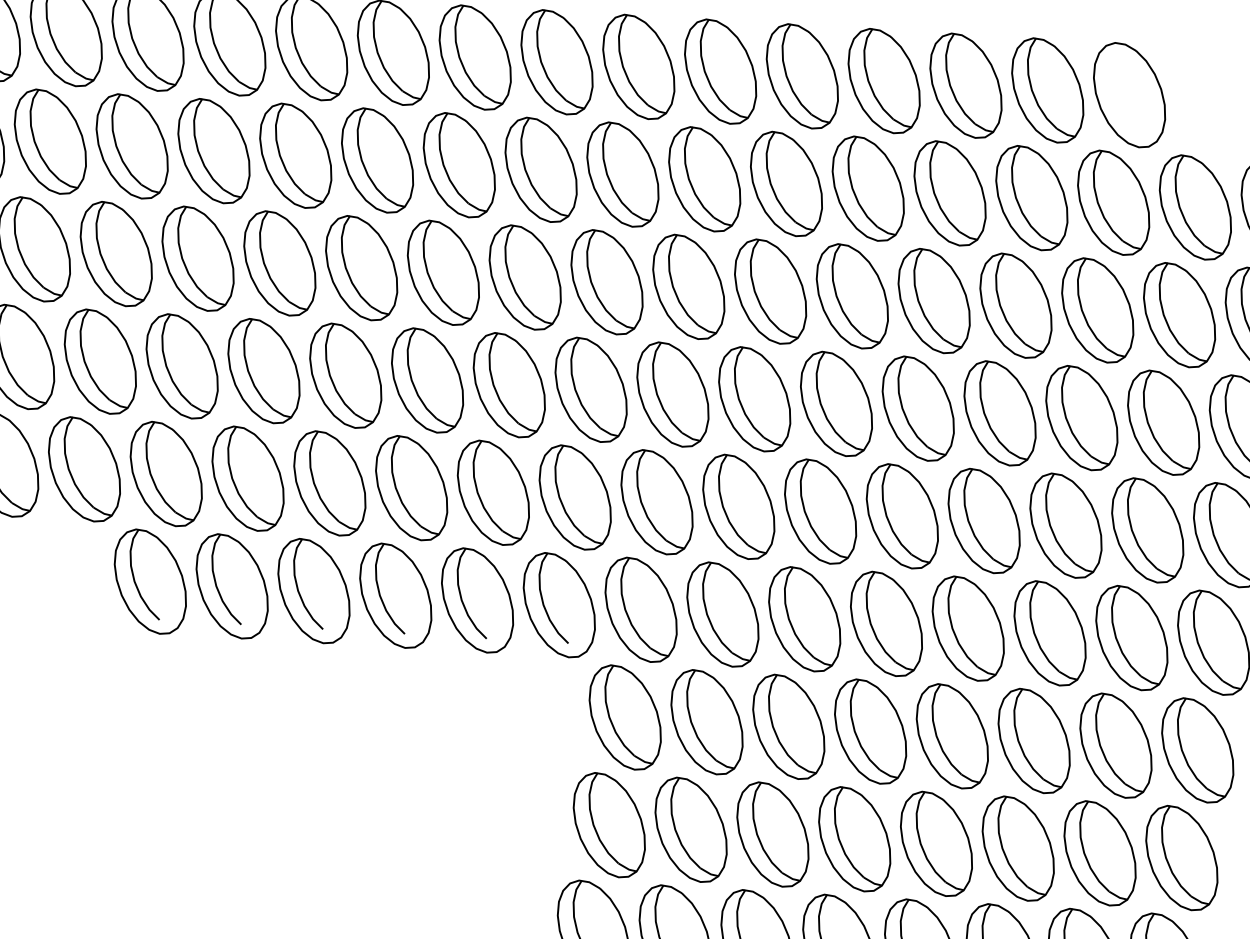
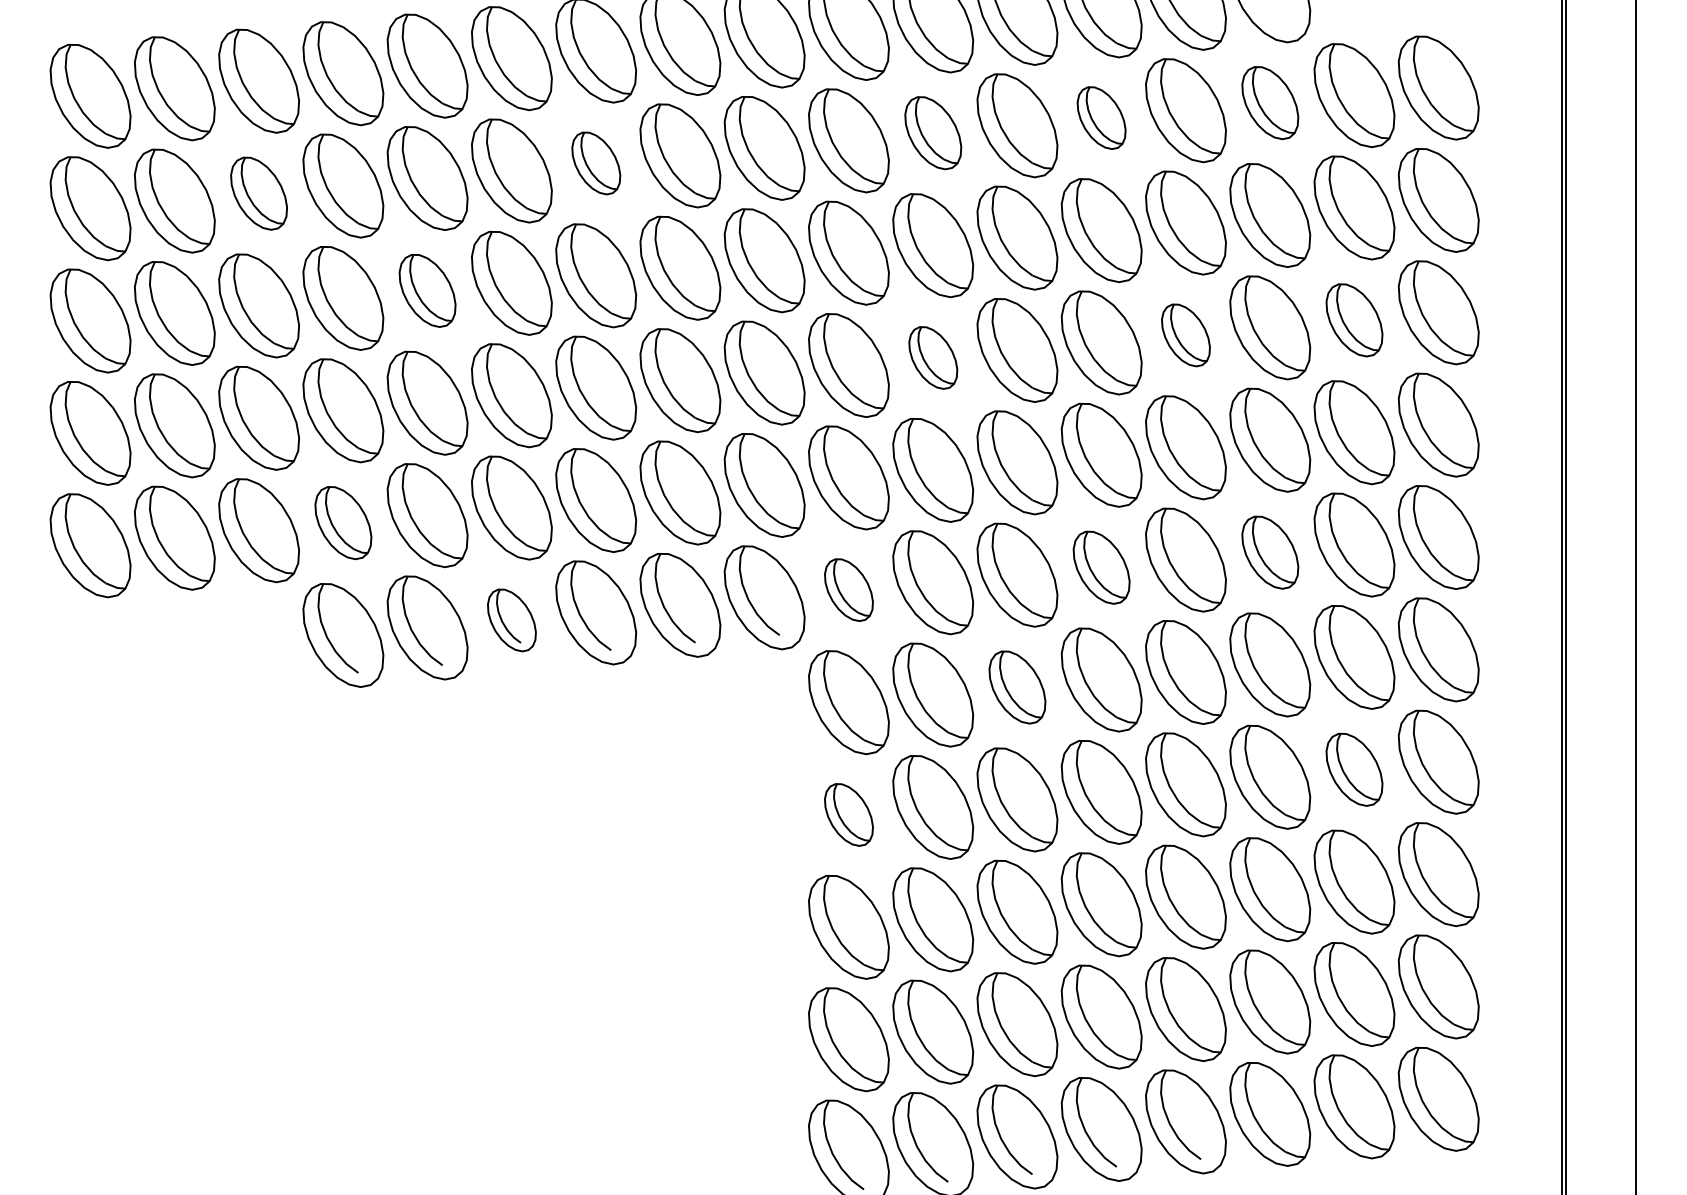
part: (131, 146) -> (258, 193), size x0.7
part: (459, 165) -> (596, 163), size x0.6
part: (786, 183) -> (933, 132), size x0.7
part: (950, 192) -> (1101, 117), size x0.6
part: (1114, 202) -> (1270, 102), size x0.7
part: (279, 263) -> (427, 290), size x0.7
part: (755, 399) -> (933, 357), size x0.6
part: (999, 413) -> (1185, 335), size x0.6
part: (1163, 423) -> (1354, 320), size x0.7
part: (166, 473) -> (343, 522), size x0.7
part: (313, 591) -> (511, 620), size x0.6
part: (640, 609) -> (848, 589), size x0.6
part: (886, 624) -> (1101, 567), size x0.7
part: (1050, 633) -> (1270, 552), size x0.7
part: (788, 727) -> (1017, 687), size x0.7
part: (609, 824) -> (848, 814), size x0.6
part: (1100, 853) -> (1354, 769), size x0.7

